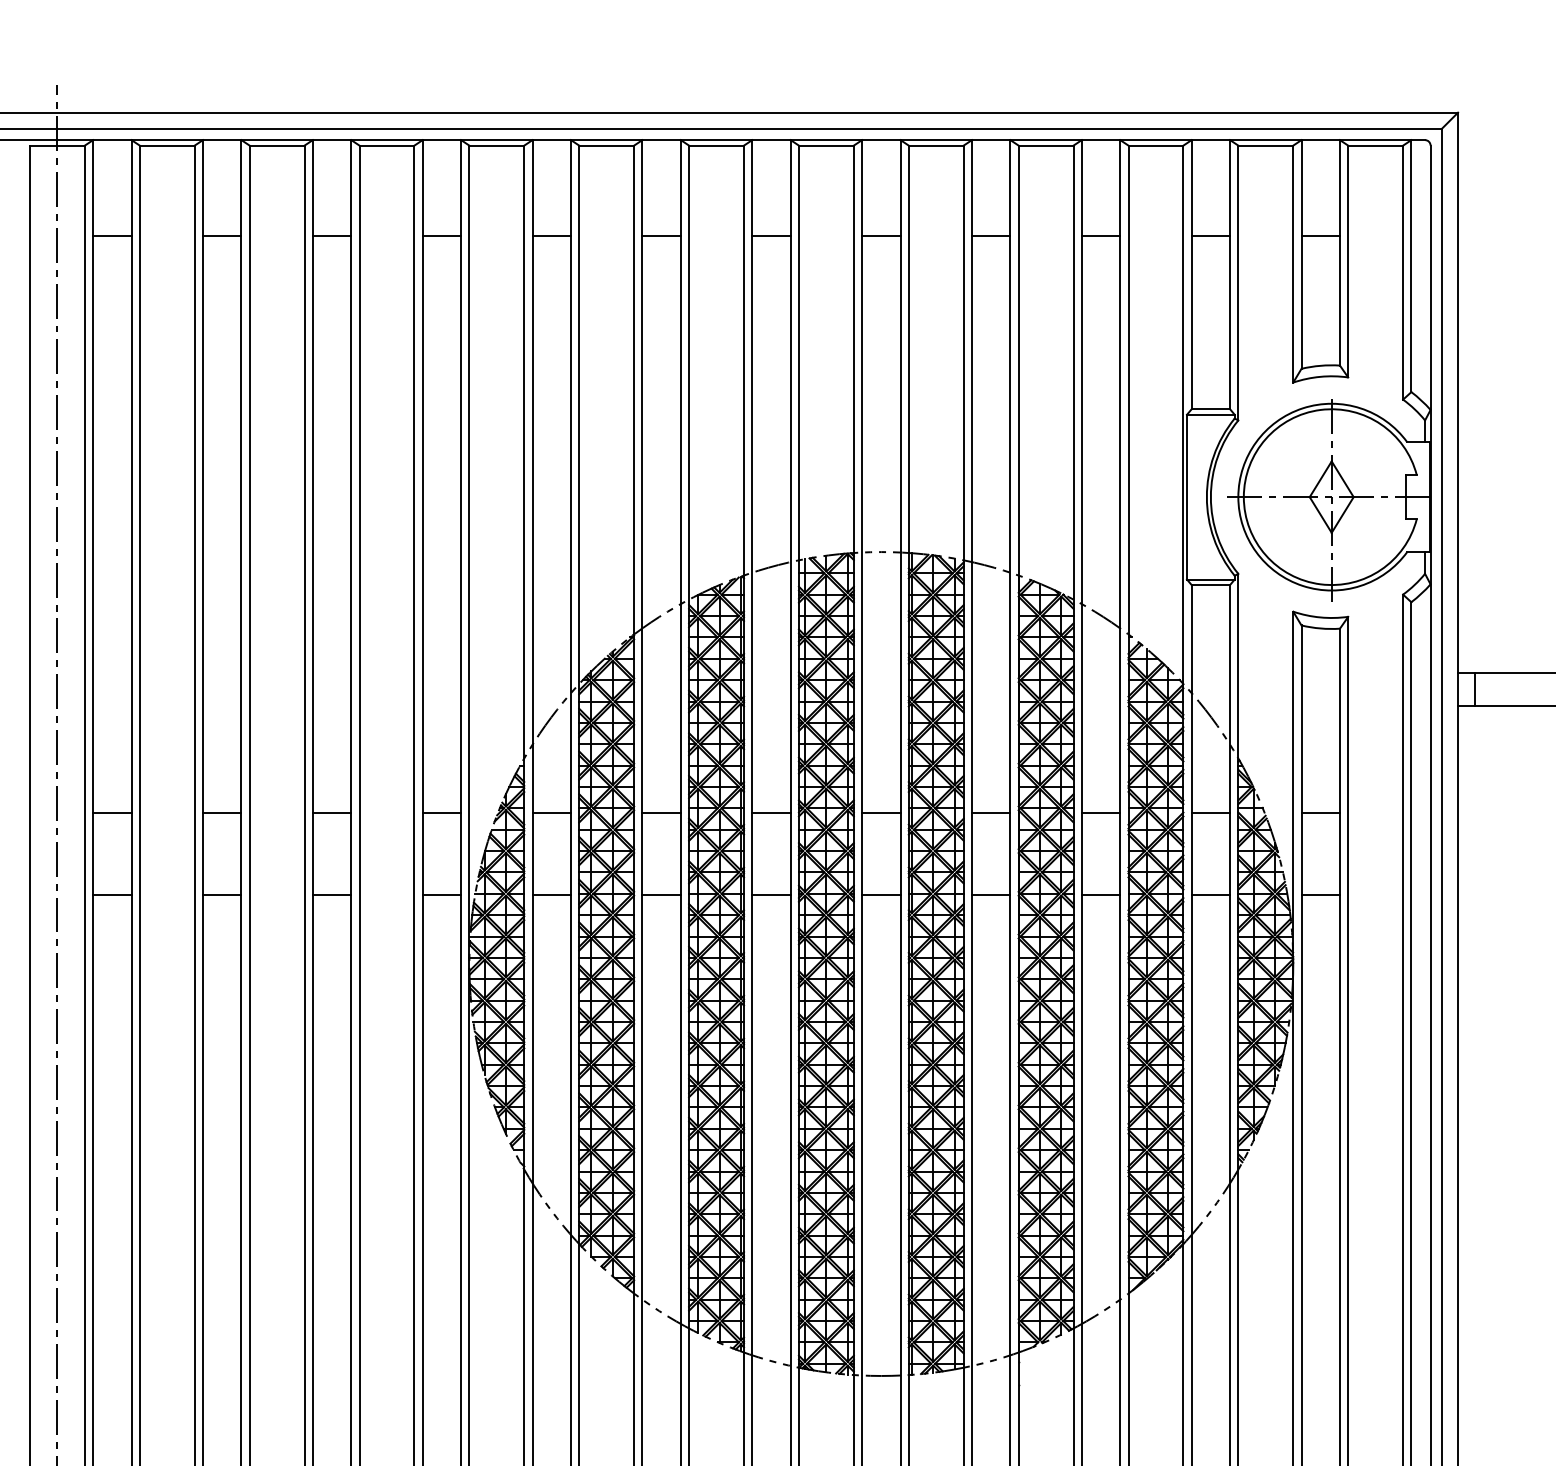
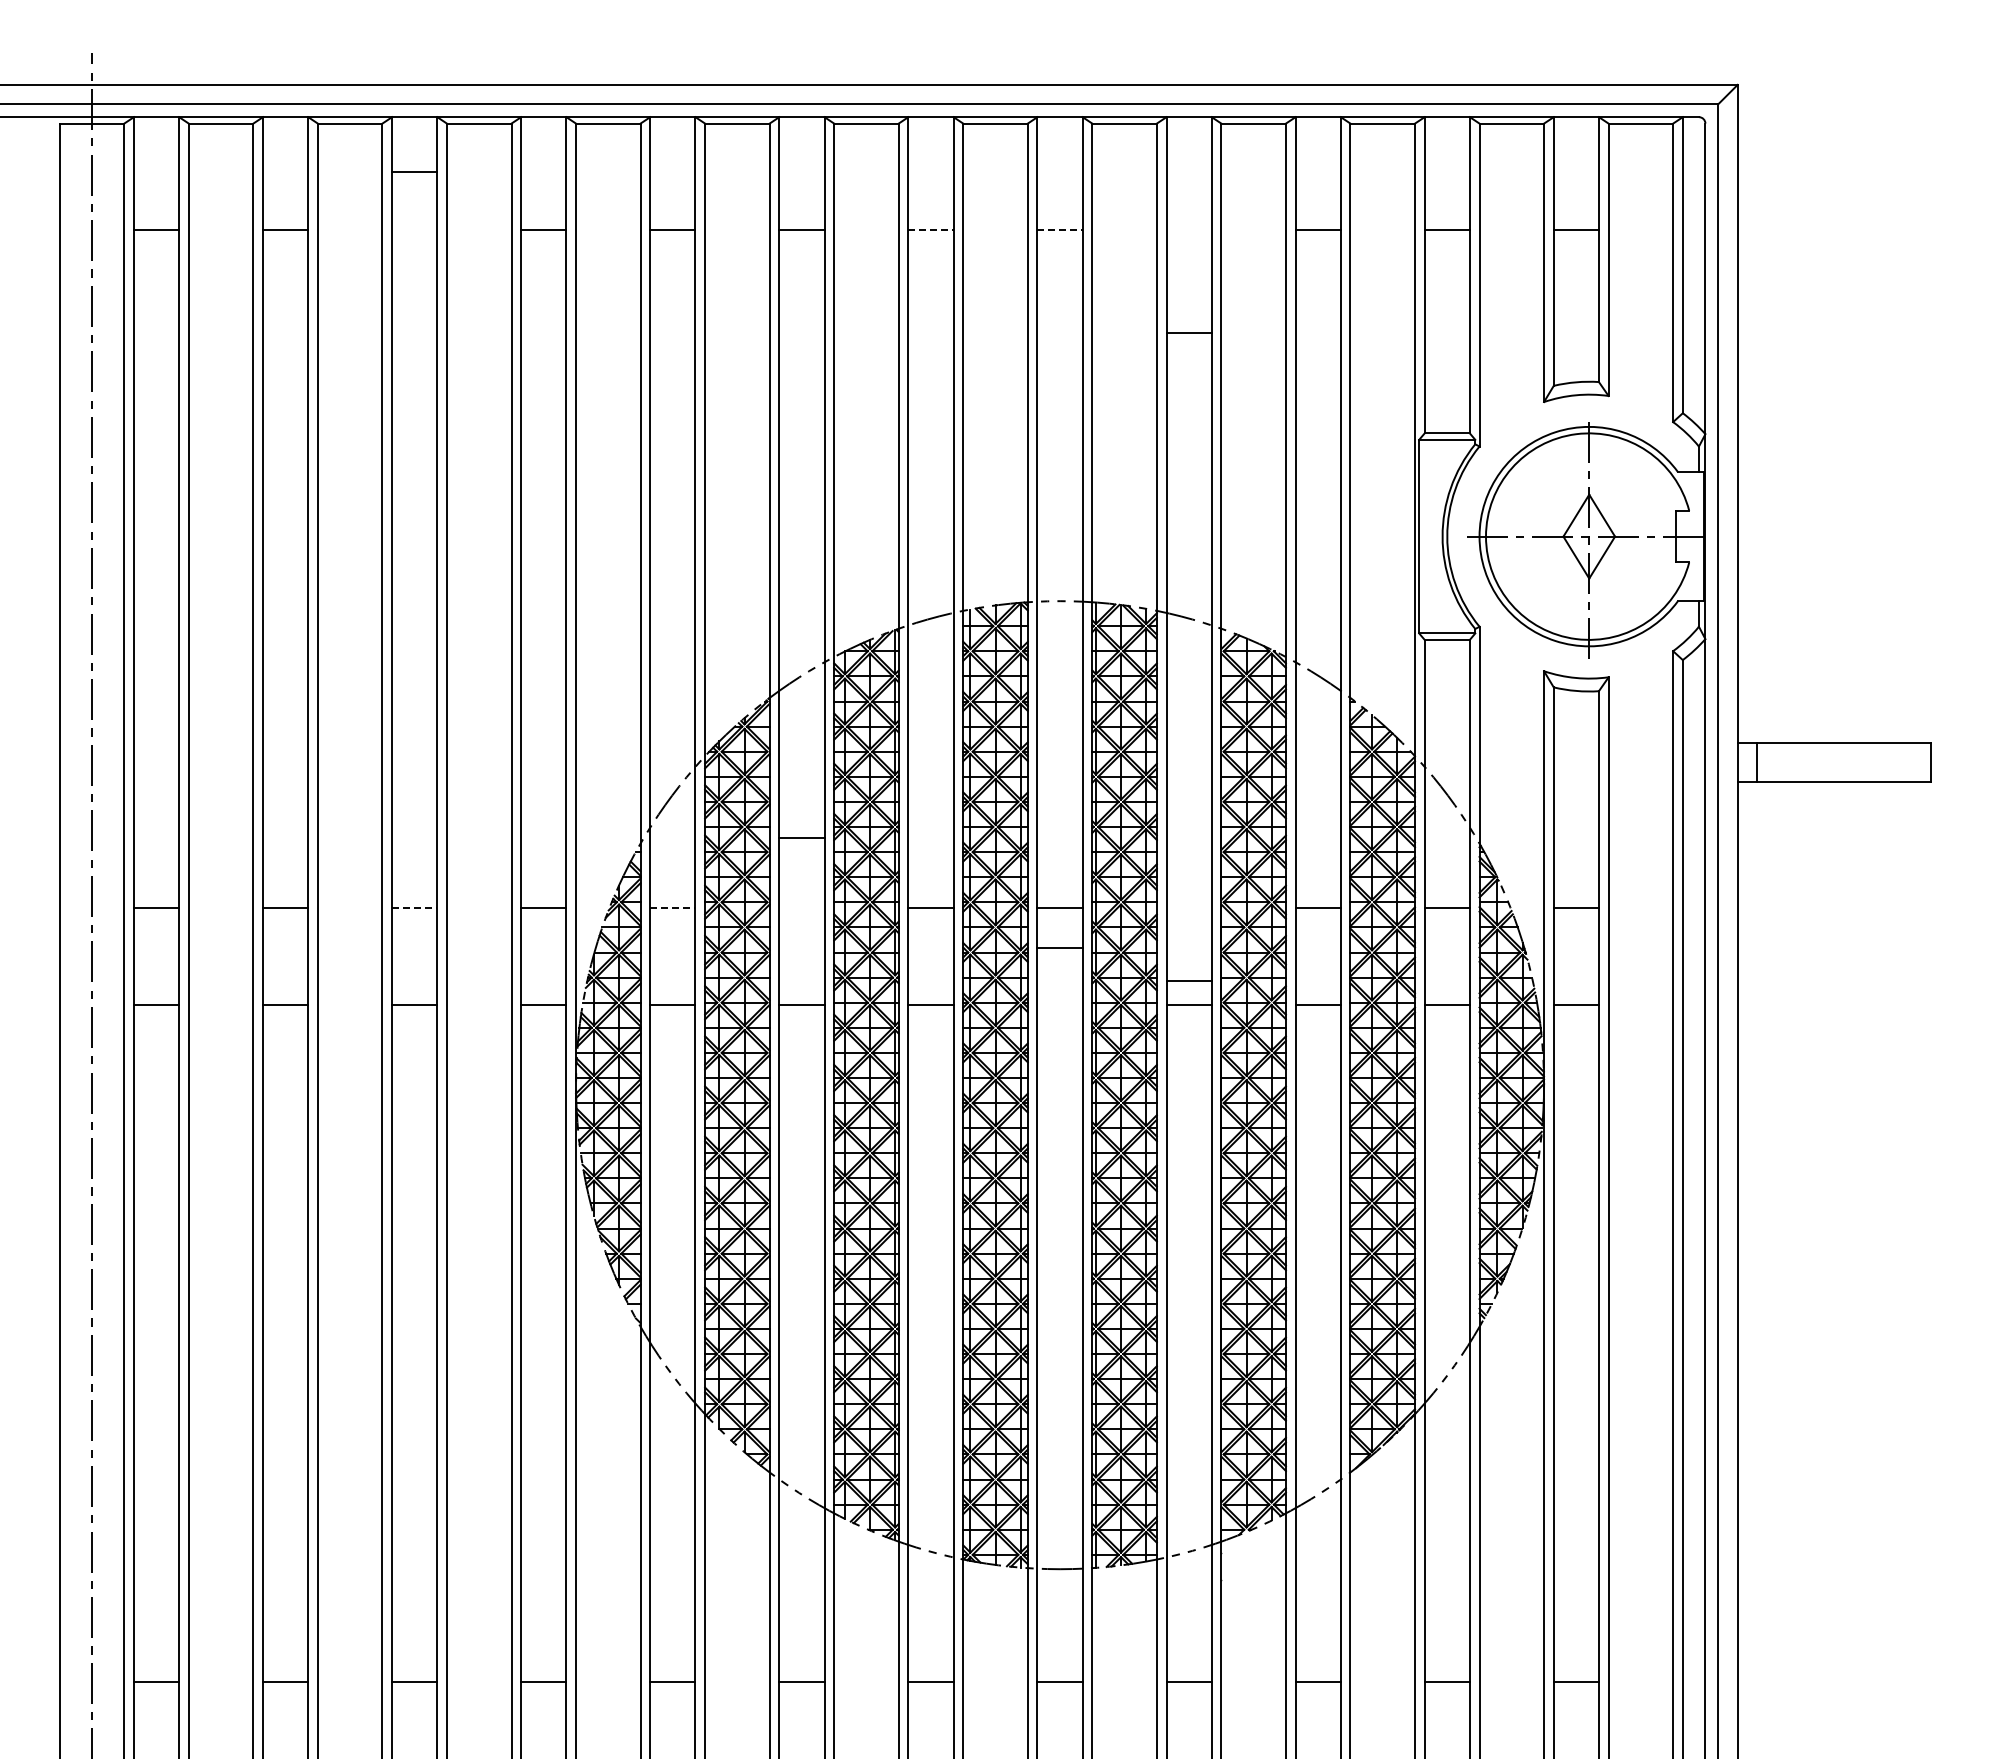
line: (331, 236) -> (414, 172), moved
line: (771, 236) -> (930, 230), solid -> dashed
line: (881, 236) -> (1060, 230), solid -> dashed
line: (990, 236) -> (1188, 333), moved
line: (331, 812) -> (414, 907), solid -> dashed
line: (551, 812) -> (672, 907), solid -> dashed
line: (661, 812) -> (801, 837), moved
line: (990, 812) -> (1188, 980), moved
line: (880, 895) -> (1059, 947), moved

